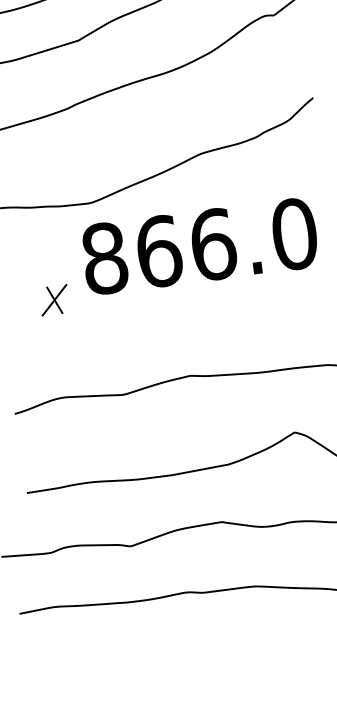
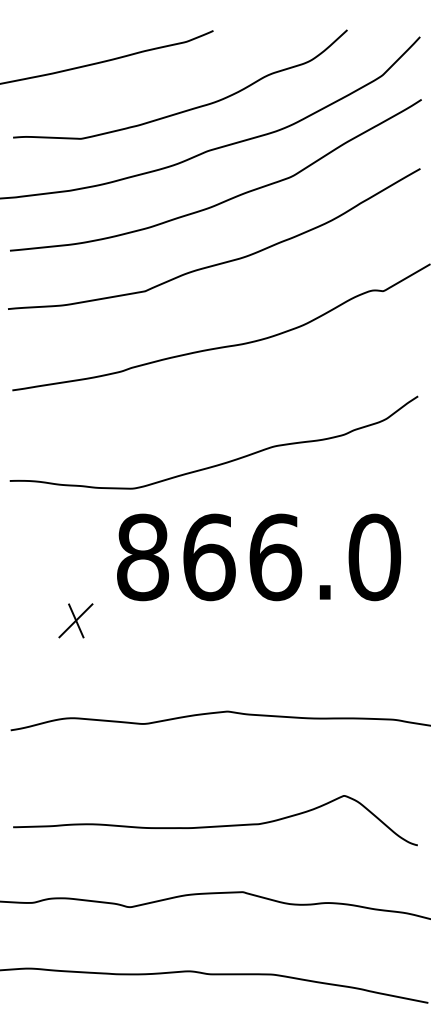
part: (54, 300) -> (75, 620), moved

